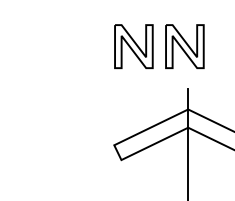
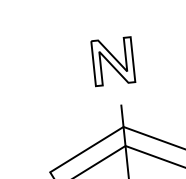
part: (133, 46) -> (59, 67), removed

